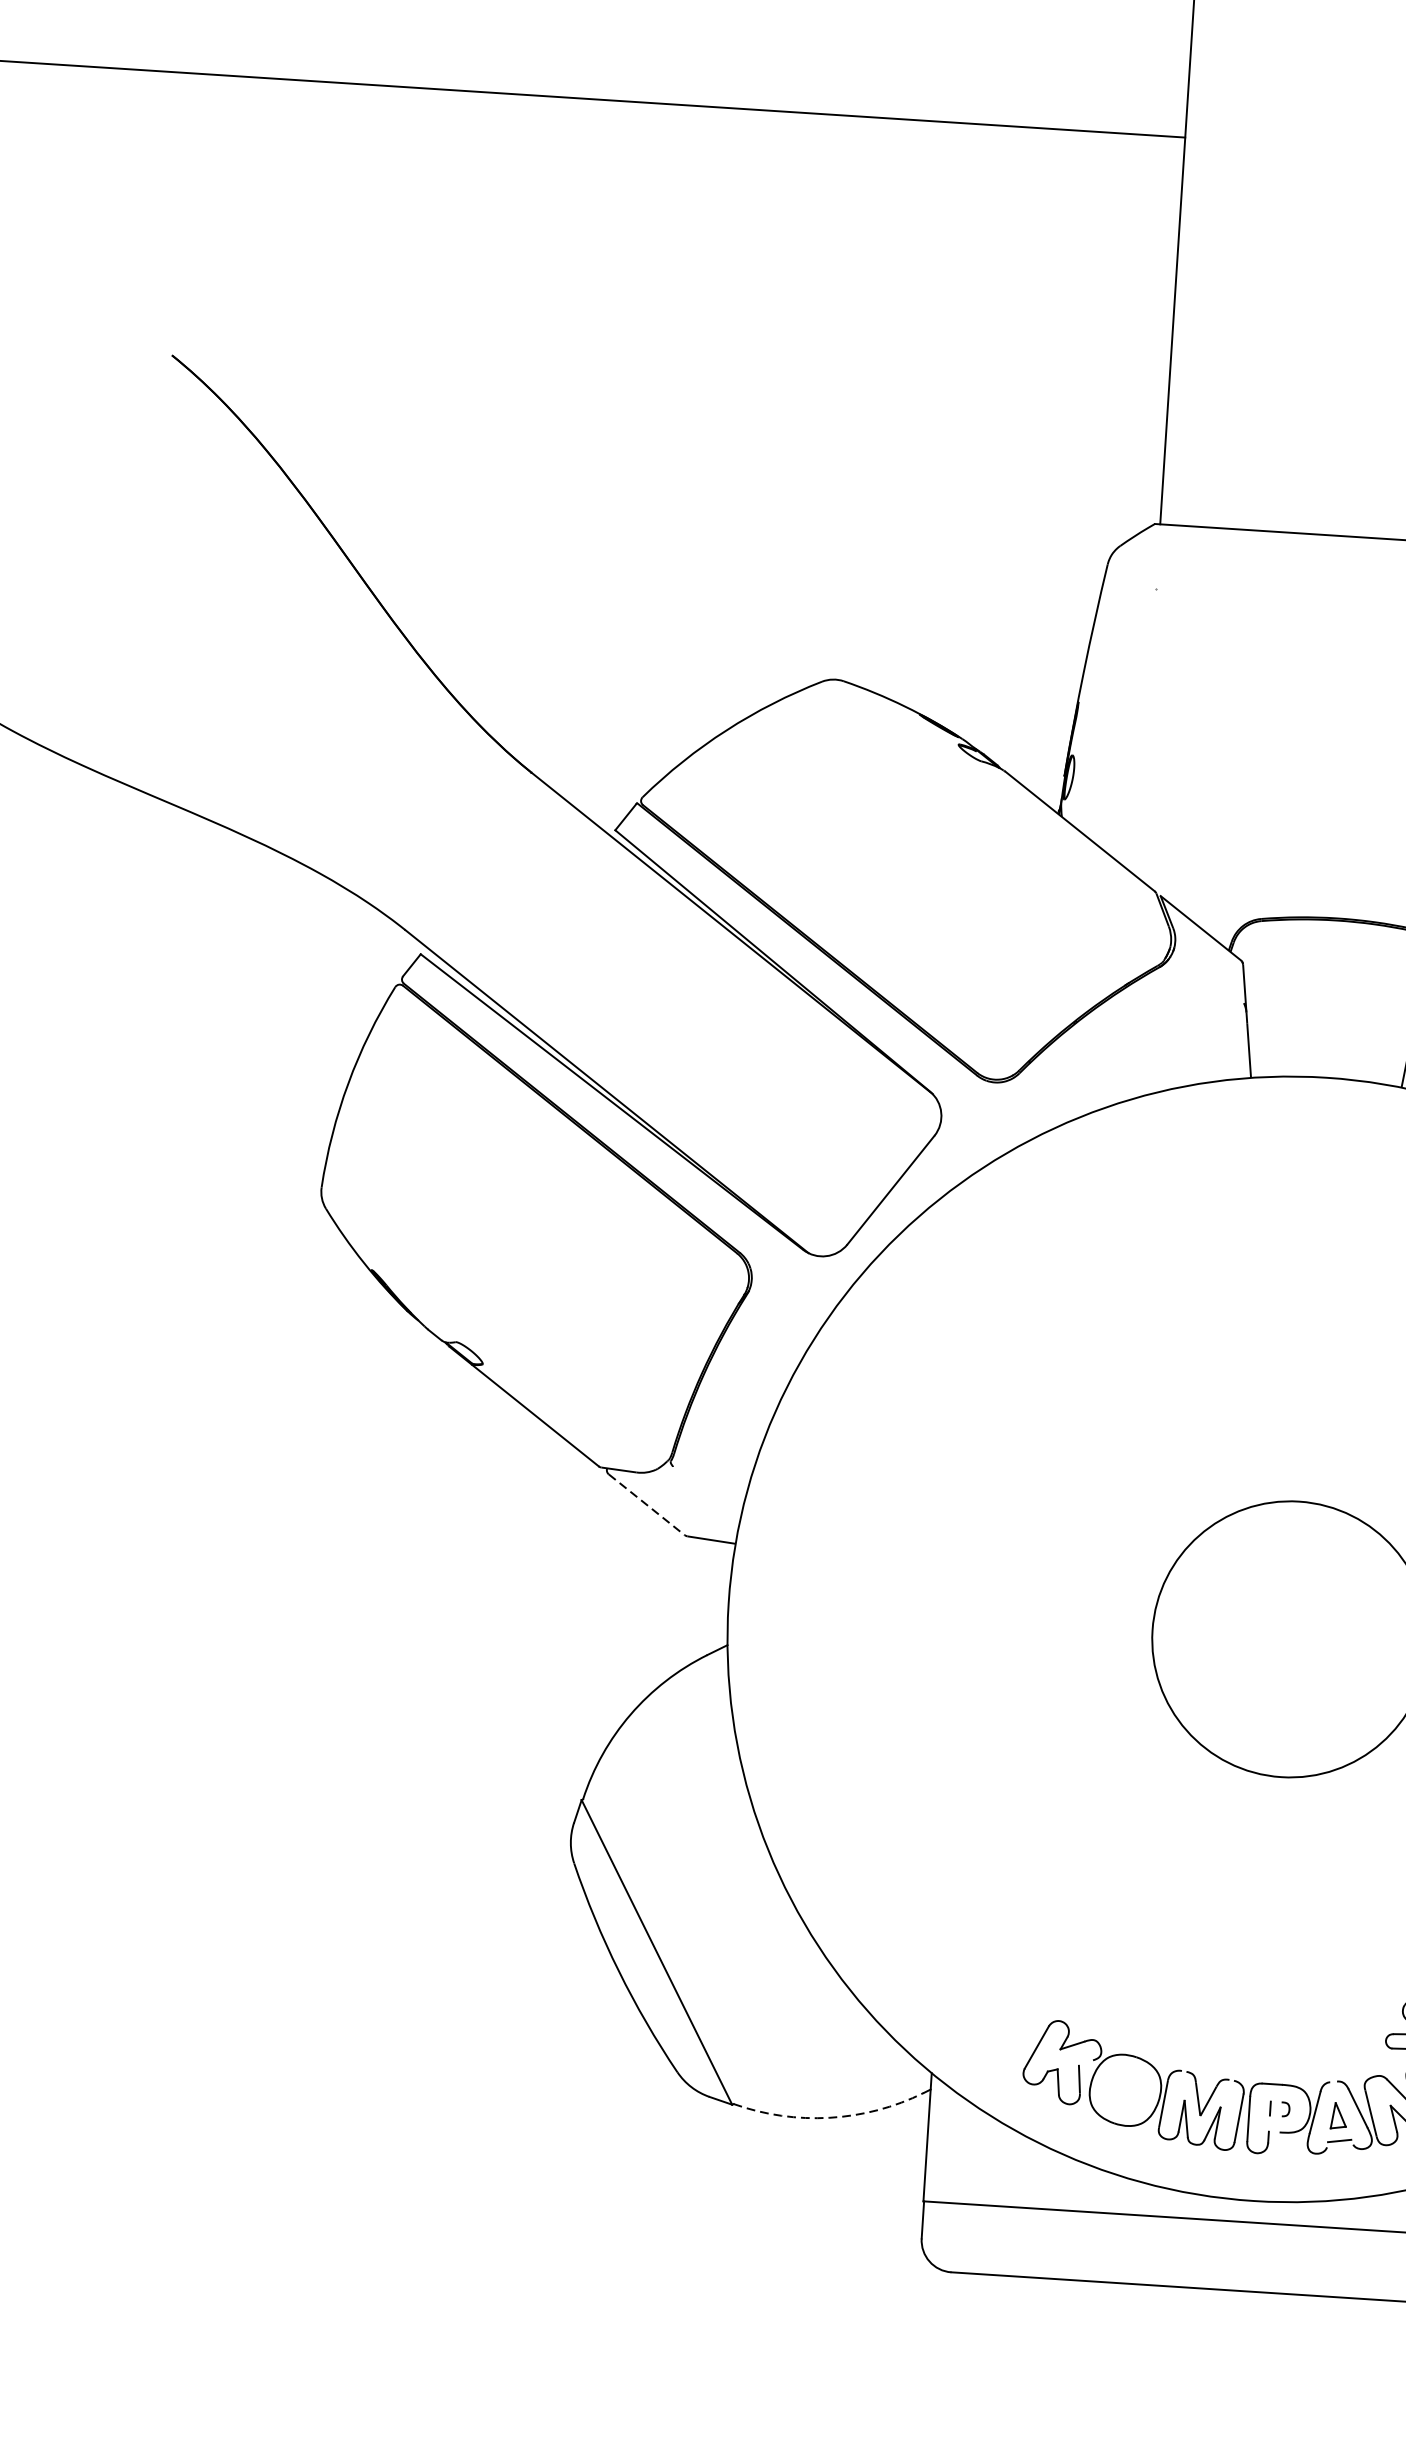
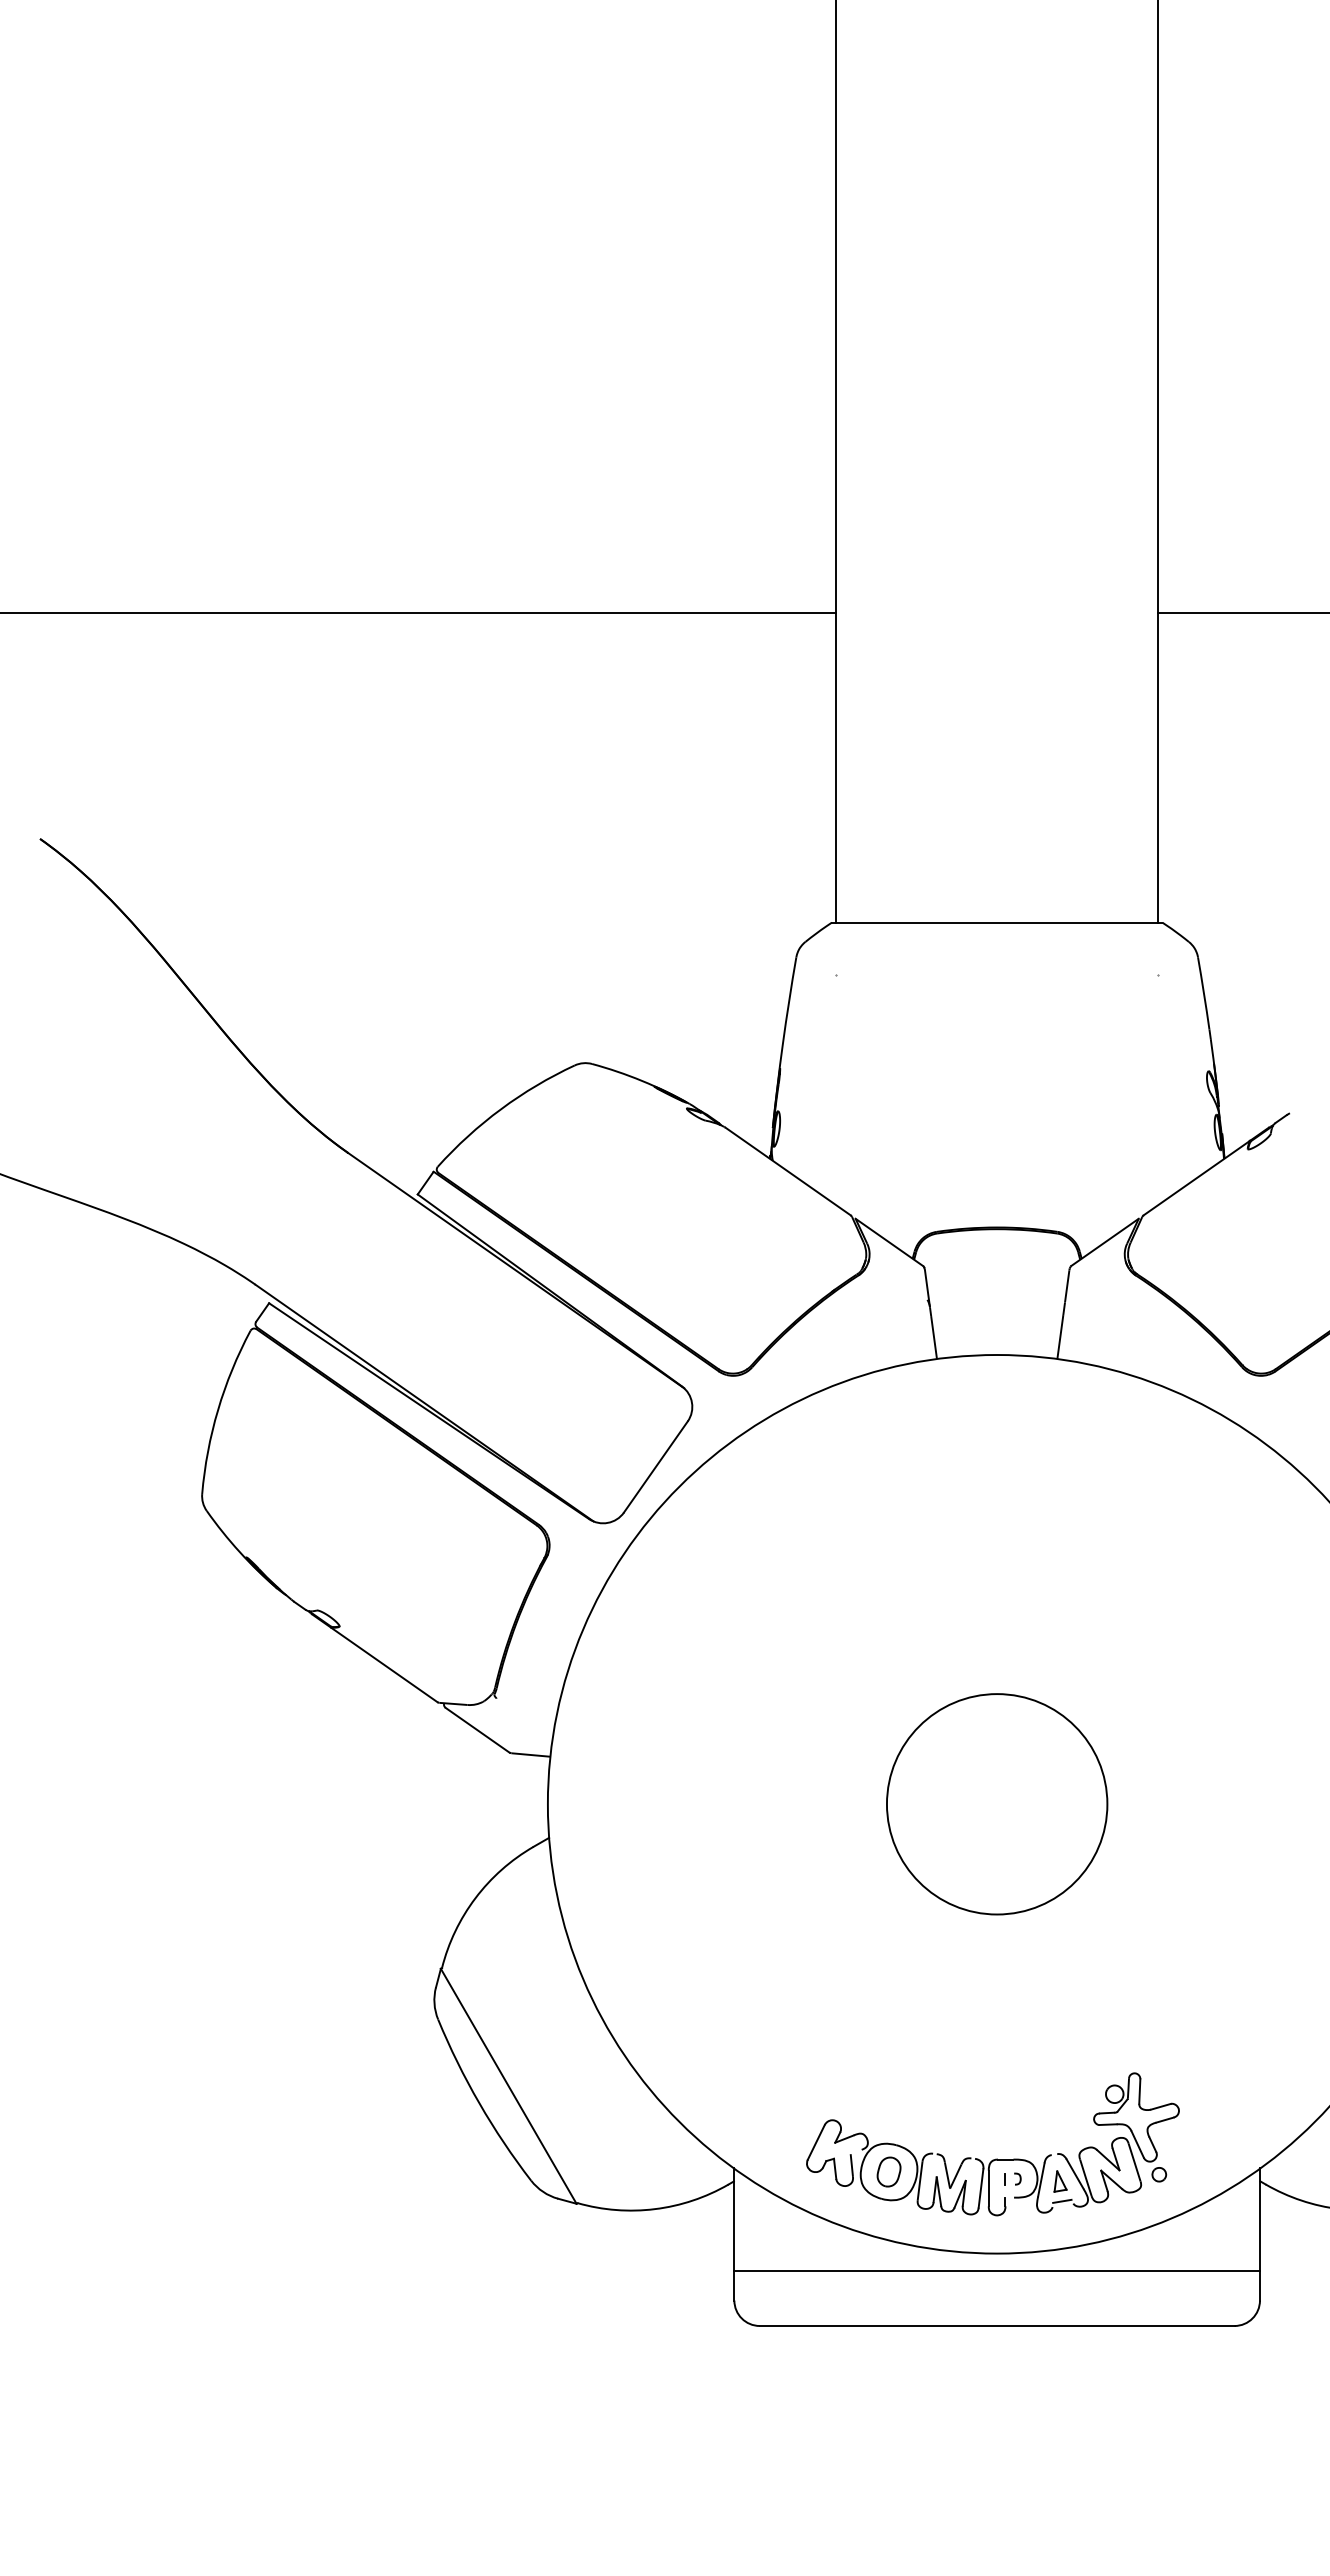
line: (646, 1505) -> (477, 1730), dashed -> solid
part: (1124, 2089) -> (888, 2171), added
arc: (830, 2118) -> (655, 2209), dashed -> solid

